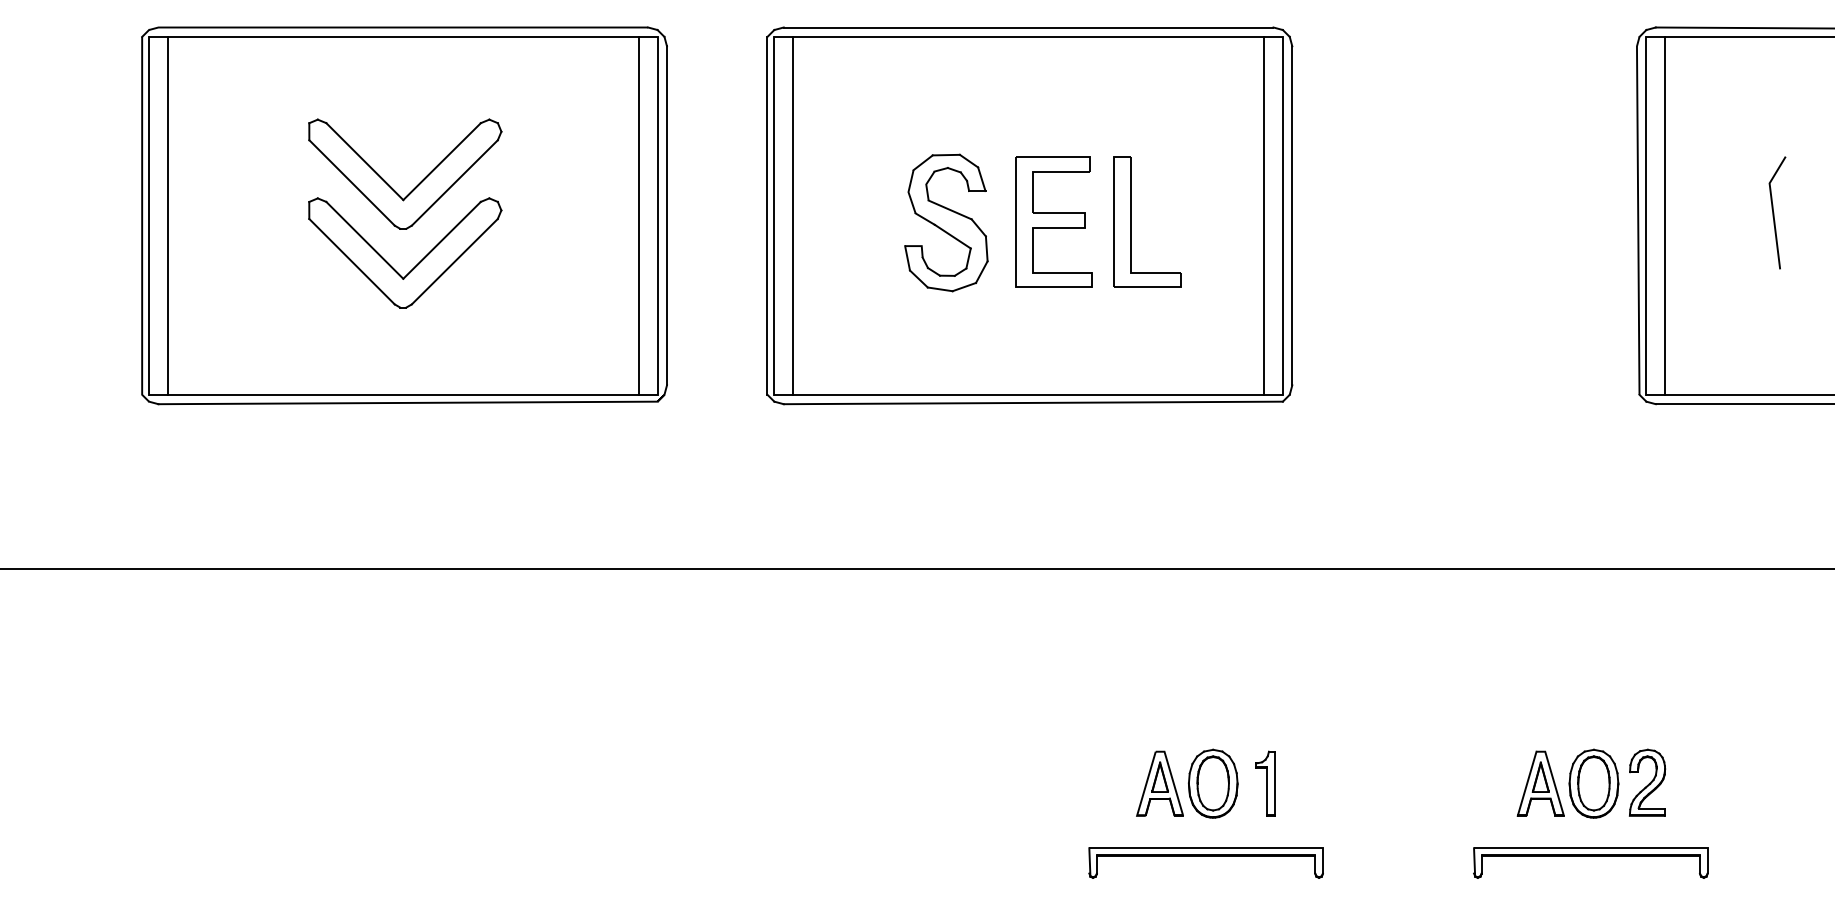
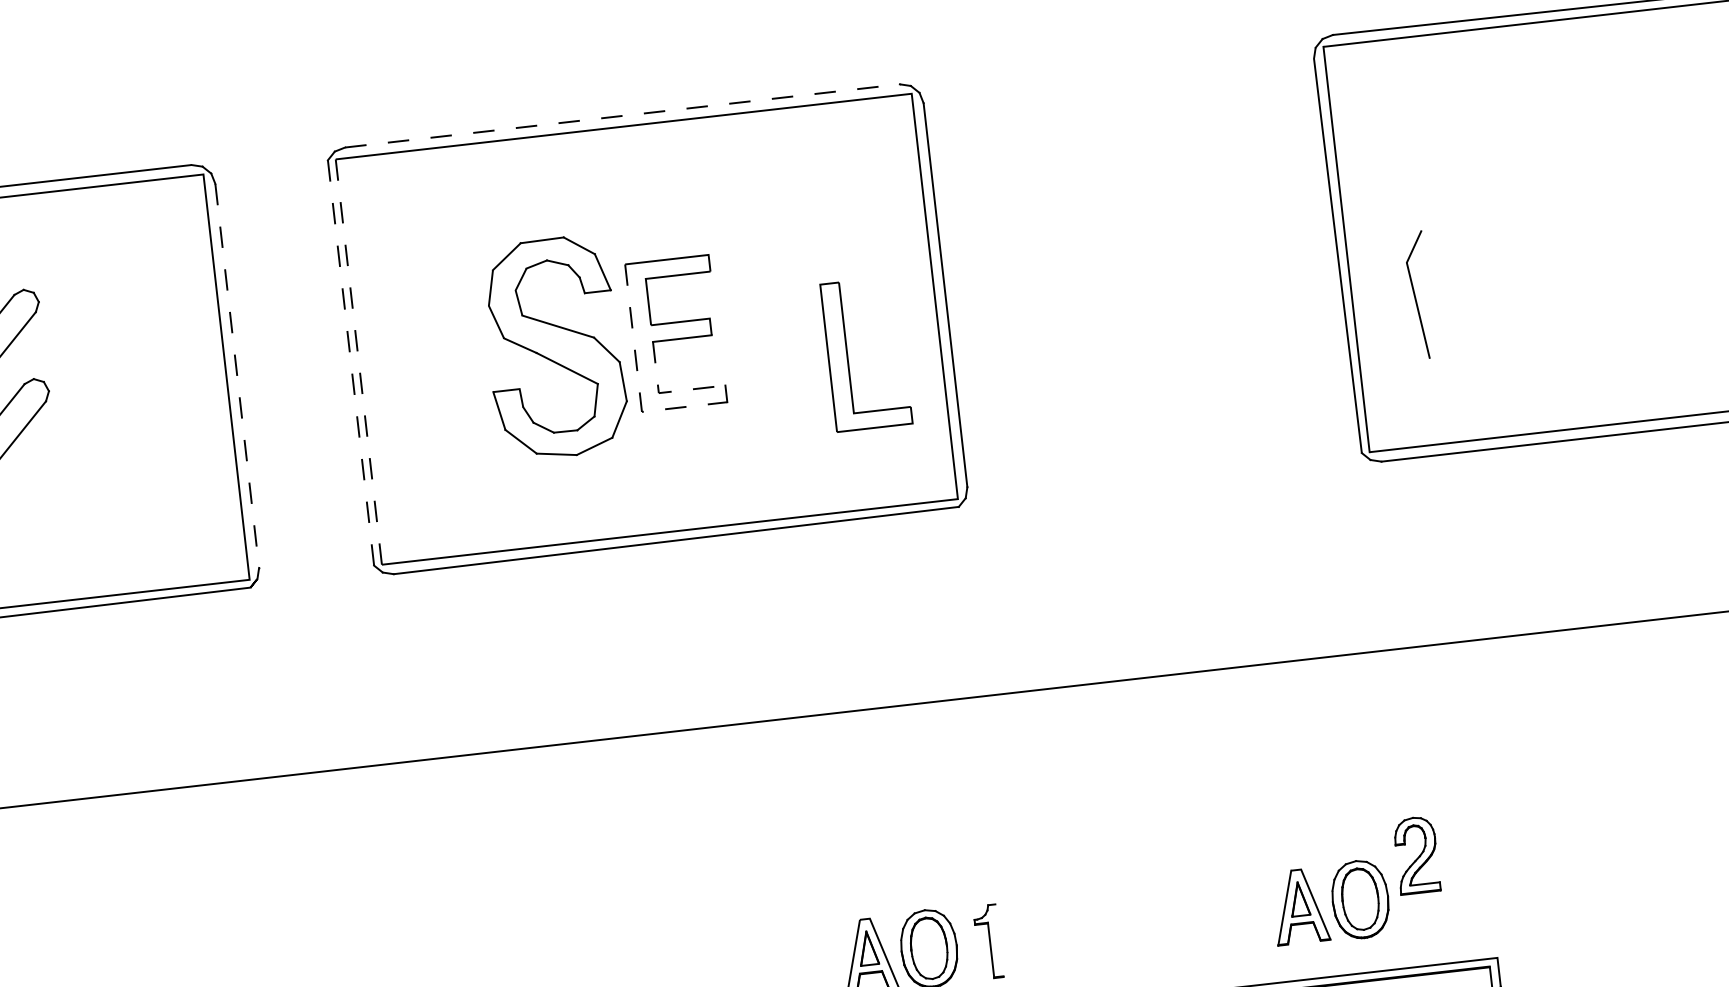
line: (1028, 27) -> (622, 115), solid -> dashed
line: (1774, 212) -> (1416, 295), moved
line: (638, 215) -> (204, 379), removed
line: (667, 215) -> (237, 375), solid -> dashed
line: (767, 215) -> (351, 362), solid -> dashed
line: (774, 215) -> (358, 361), solid -> dashed
line: (793, 215) -> (380, 359), removed
line: (1264, 215) -> (913, 298), removed
line: (1665, 215) -> (1368, 246), removed
part: (1131, 221) -> (848, 355), moved
part: (946, 222) -> (554, 347), size x1.4
line: (1016, 260) -> (638, 381), solid -> dashed
line: (1038, 272) -> (665, 392), solid -> dashed
part: (1647, 782) -> (1416, 854), moved
line: (1275, 783) -> (999, 940), removed

